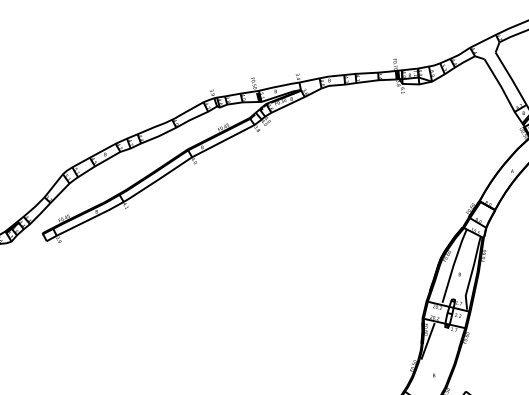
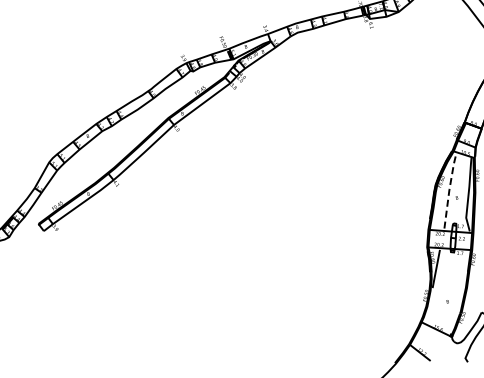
line: (453, 265) -> (449, 190), solid -> dashed

